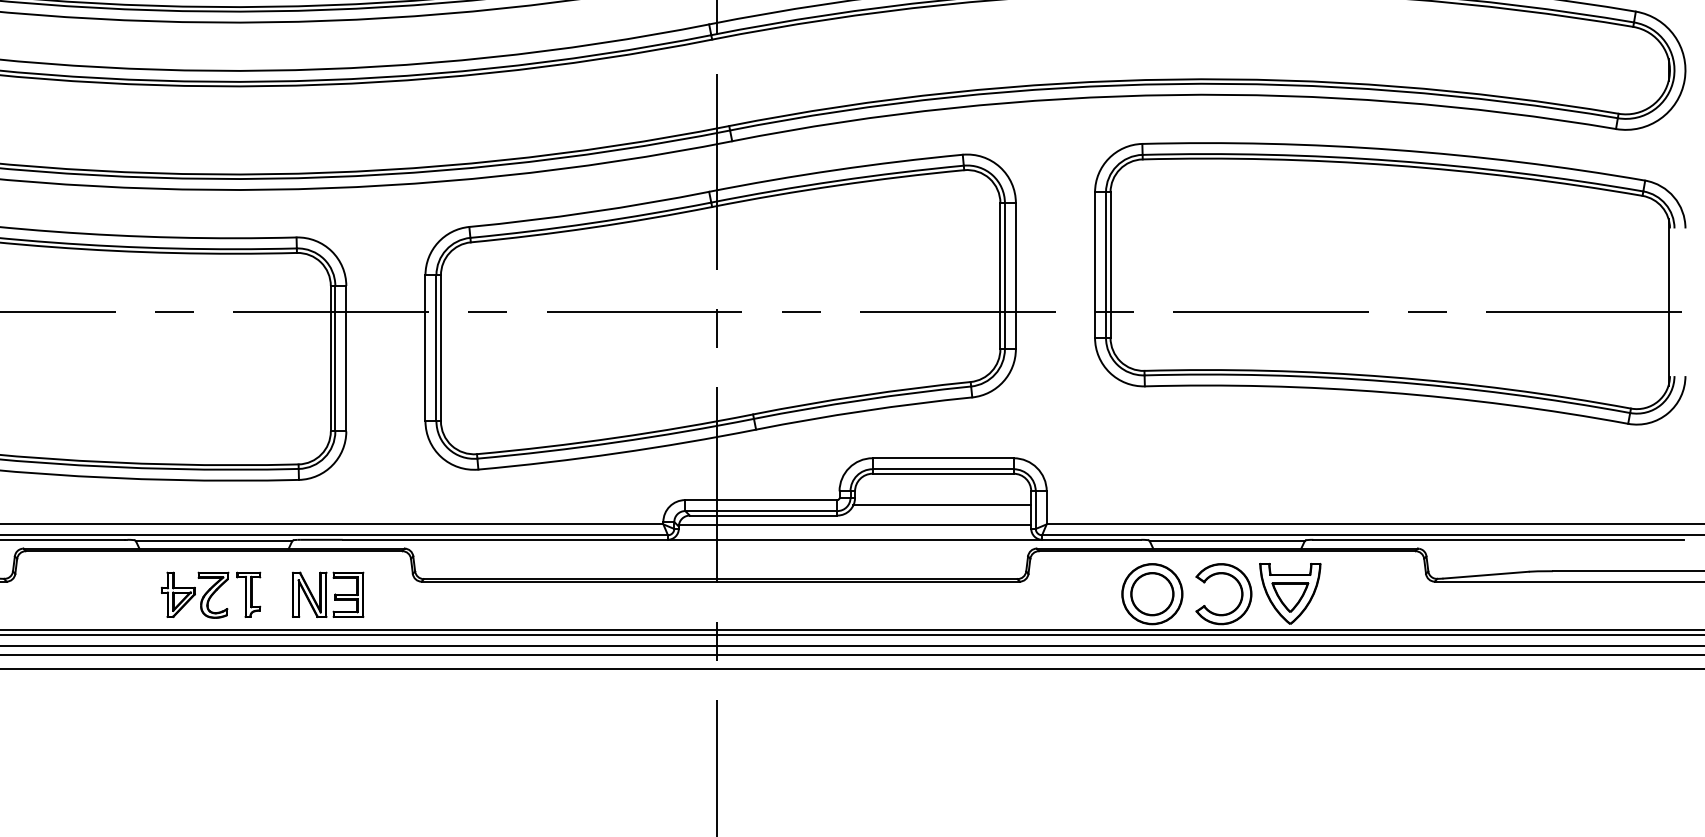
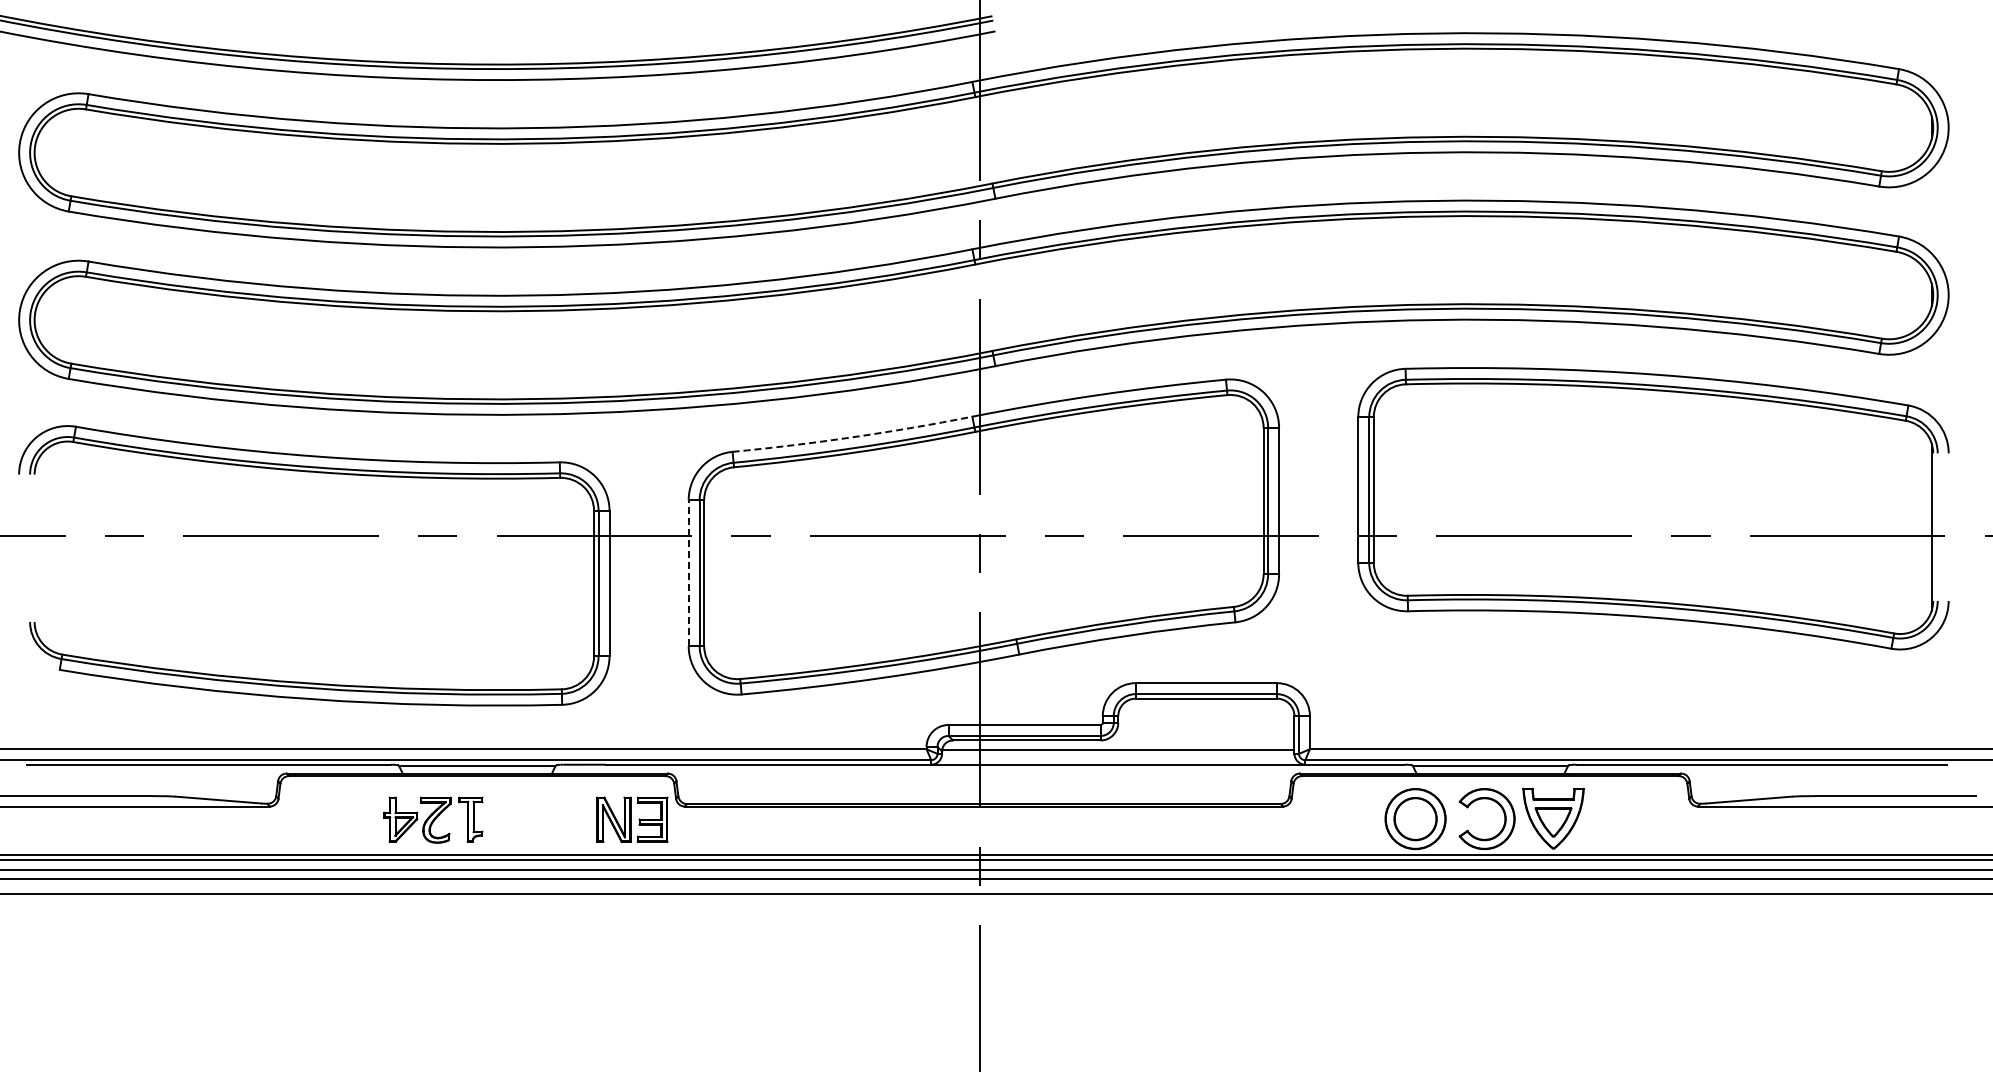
arc: (589, 212) -> (852, 437), solid -> dashed
line: (425, 347) -> (688, 572), solid -> dashed
line: (942, 505) -> (1205, 730), removed
part: (211, 594) -> (433, 819), moved
part: (328, 594) -> (632, 819), moved

